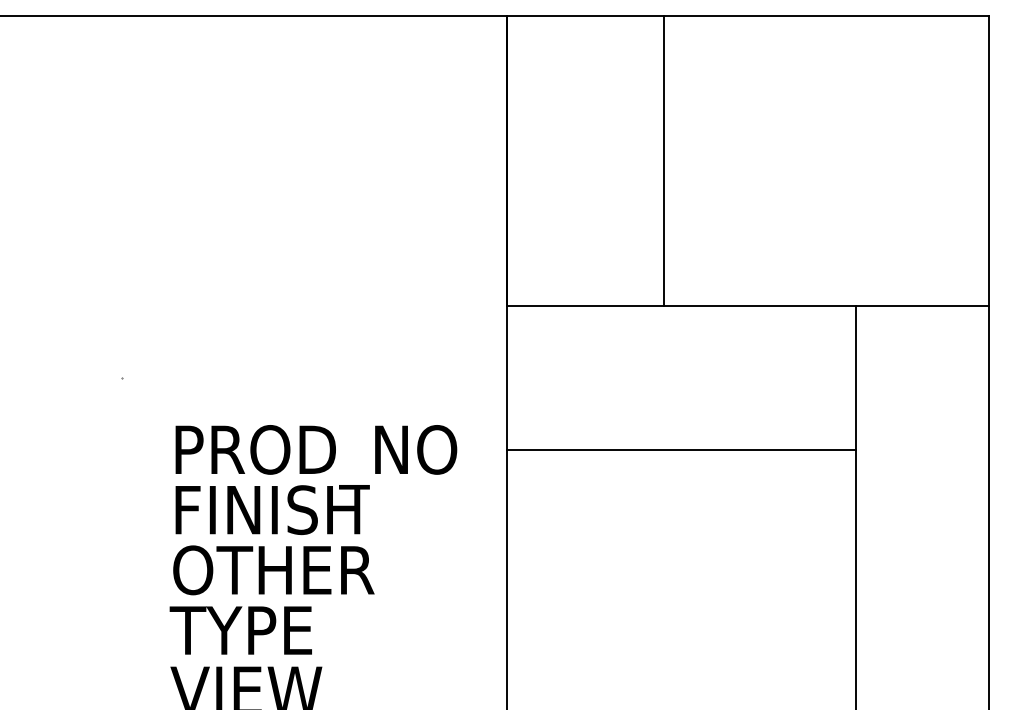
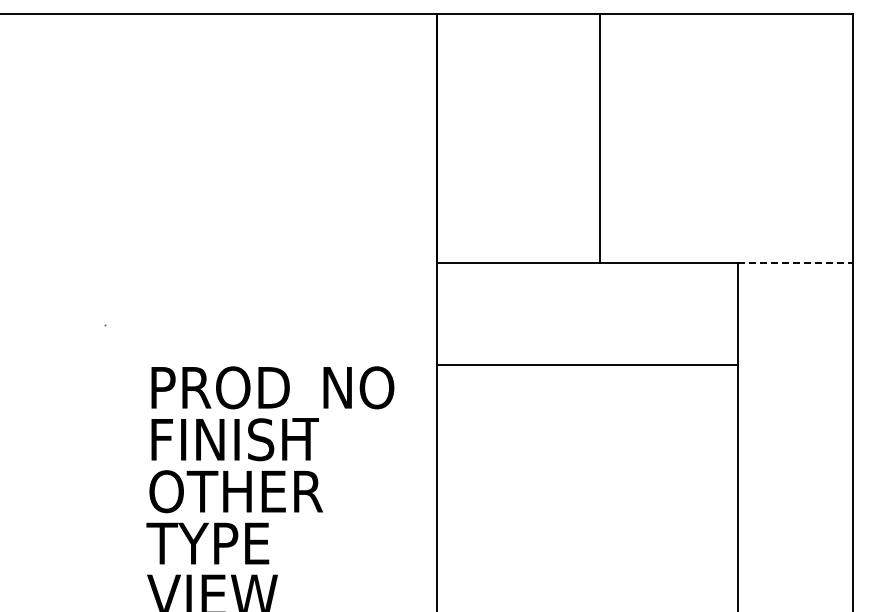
line: (663, 160) -> (600, 138), moved
line: (923, 305) -> (796, 263), solid -> dashed
line: (681, 449) -> (587, 364), moved

